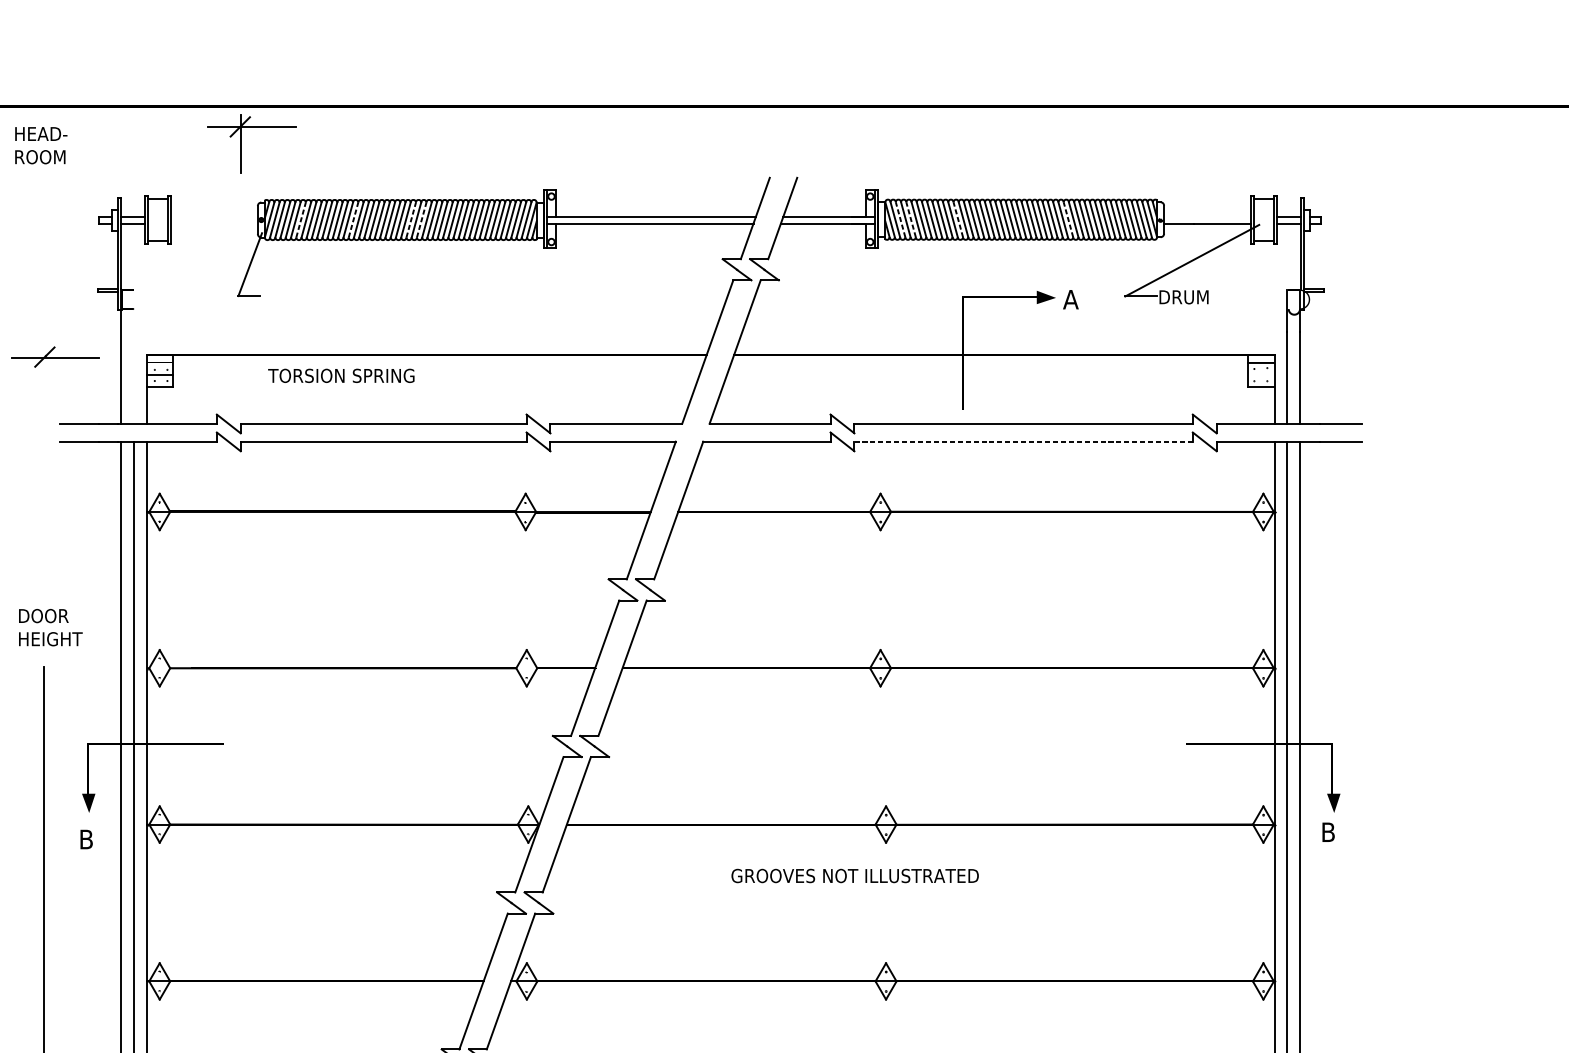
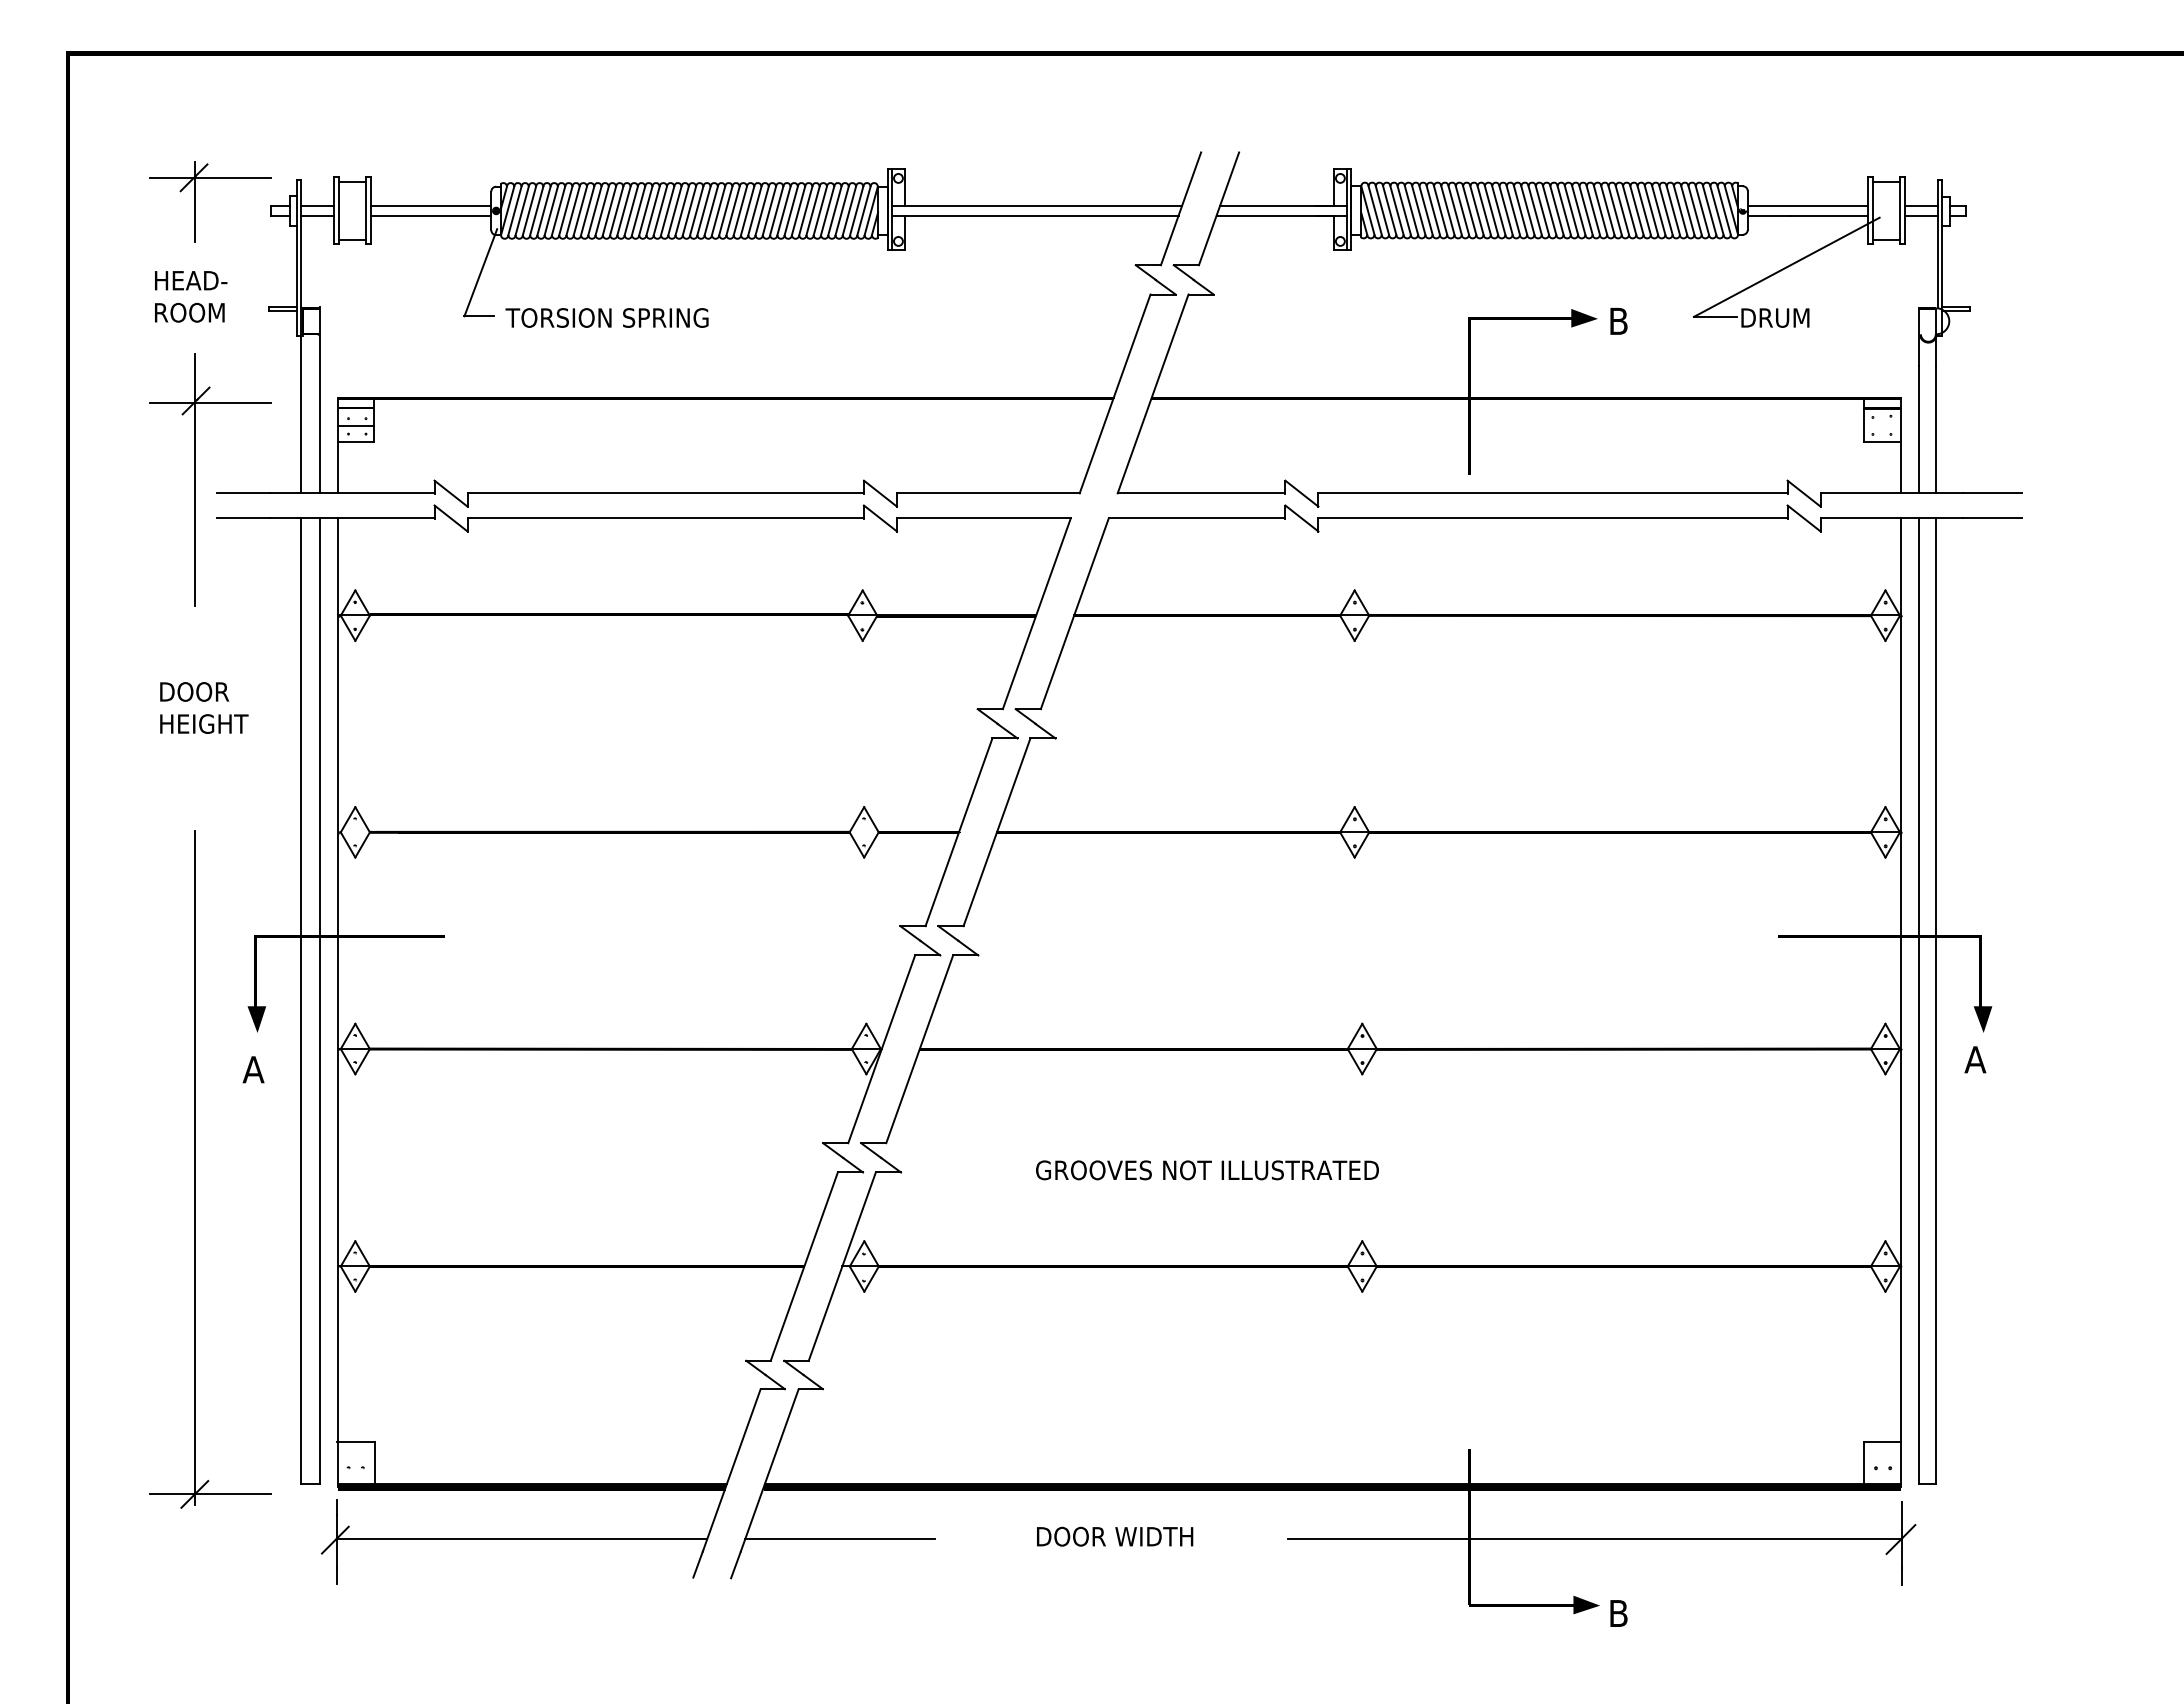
part: (241, 143) -> (195, 201), moved
text: (41, 145) -> (191, 296), moved
line: (214, 216) -> (431, 206), added
line: (1207, 216) -> (1807, 206), added
line: (301, 219) -> (551, 210), dashed -> solid
line: (353, 219) -> (624, 210), dashed -> solid
line: (411, 219) -> (704, 210), dashed -> solid
line: (421, 219) -> (718, 210), dashed -> solid
line: (900, 219) -> (1382, 210), dashed -> solid
line: (910, 219) -> (1396, 210), dashed -> solid
line: (958, 219) -> (1462, 210), dashed -> solid
line: (1068, 219) -> (1615, 210), dashed -> solid
line: (214, 223) -> (431, 215), added
text: (1070, 299) -> (1618, 320), A -> B
line: (134, 356) -> (320, 399), added
text: (340, 375) -> (606, 317), moved
line: (43, 413) -> (194, 479), added
line: (1023, 441) -> (1553, 518), dashed -> solid
text: (50, 627) -> (204, 707), moved
text: (1328, 832) -> (1975, 1059), B -> A
text: (86, 839) -> (253, 1069), B -> A
text: (855, 876) -> (1207, 1170), moved

